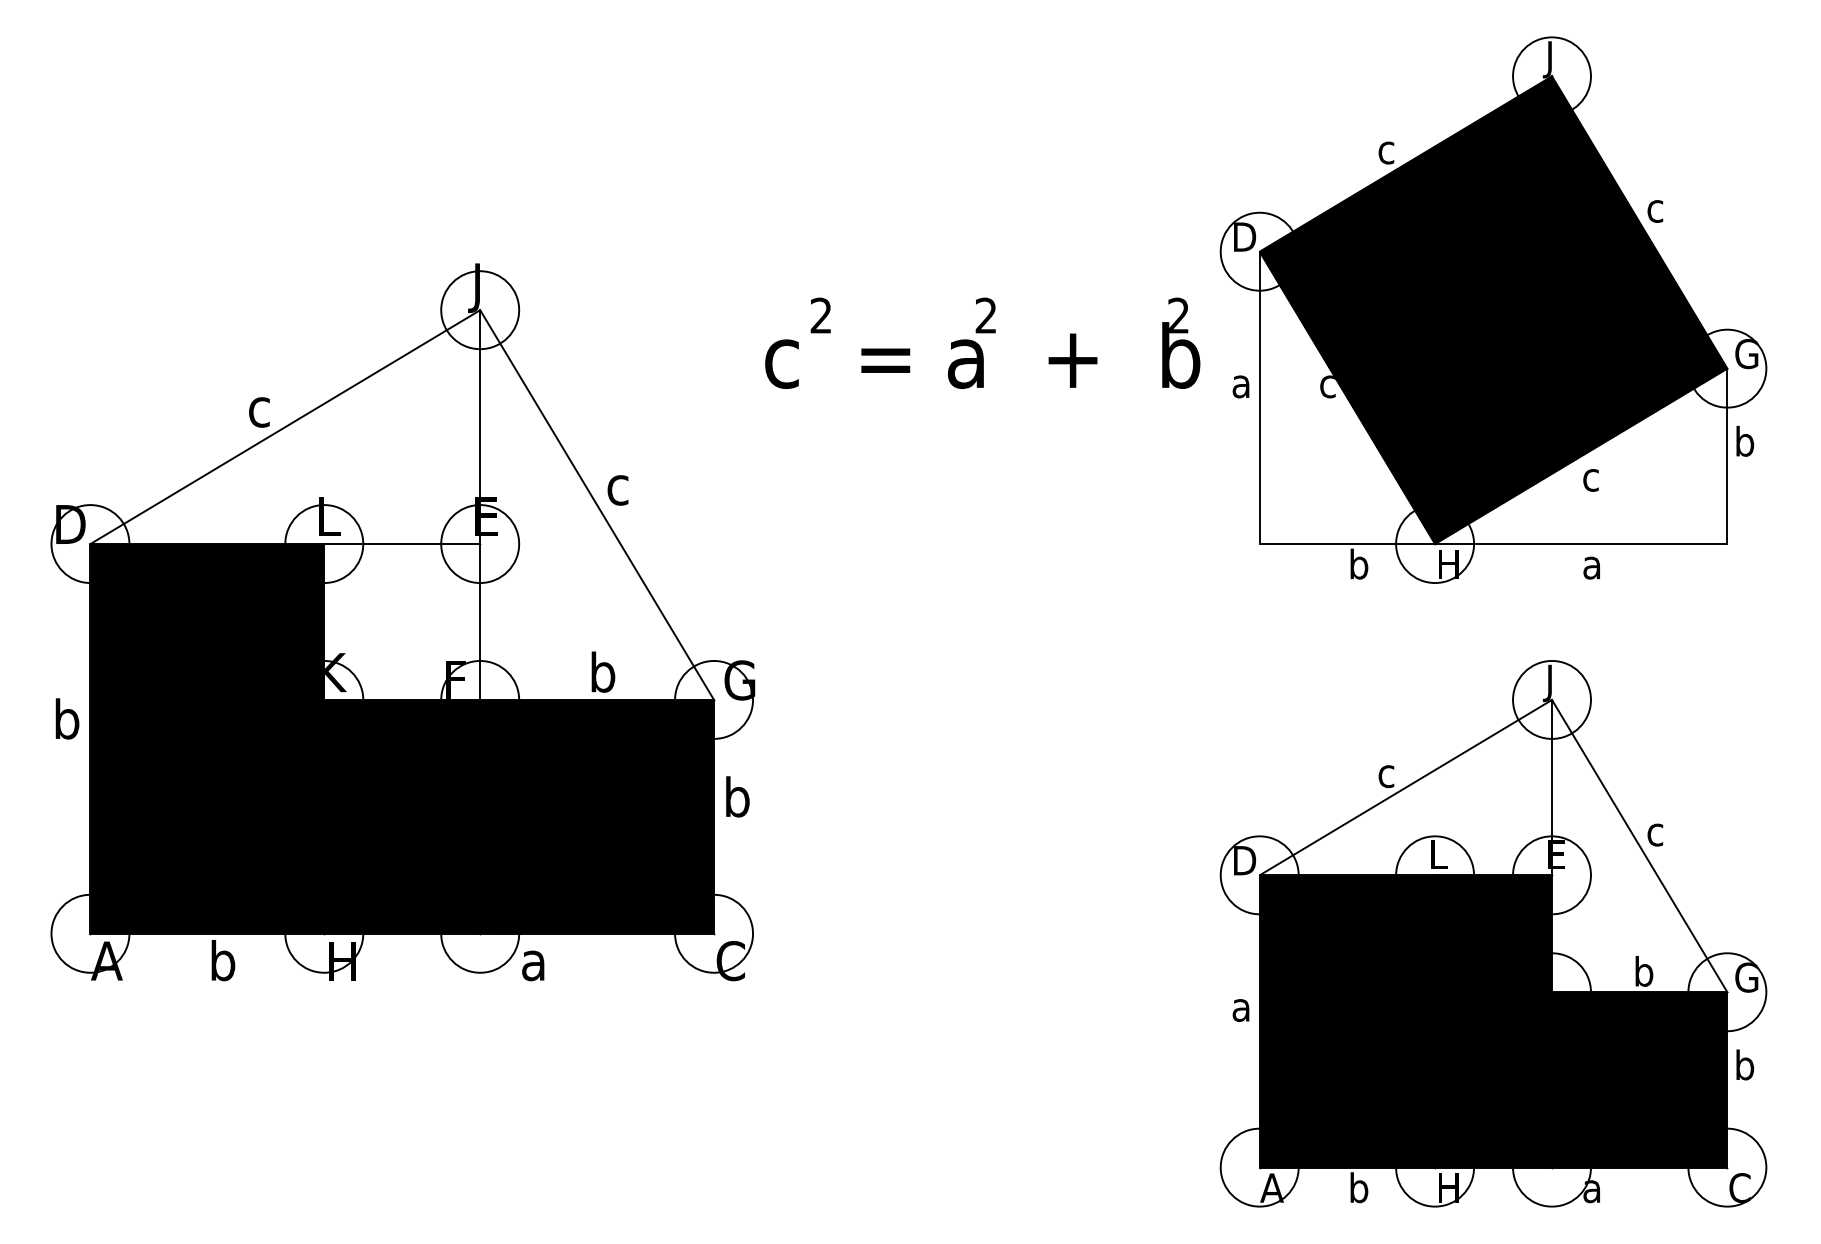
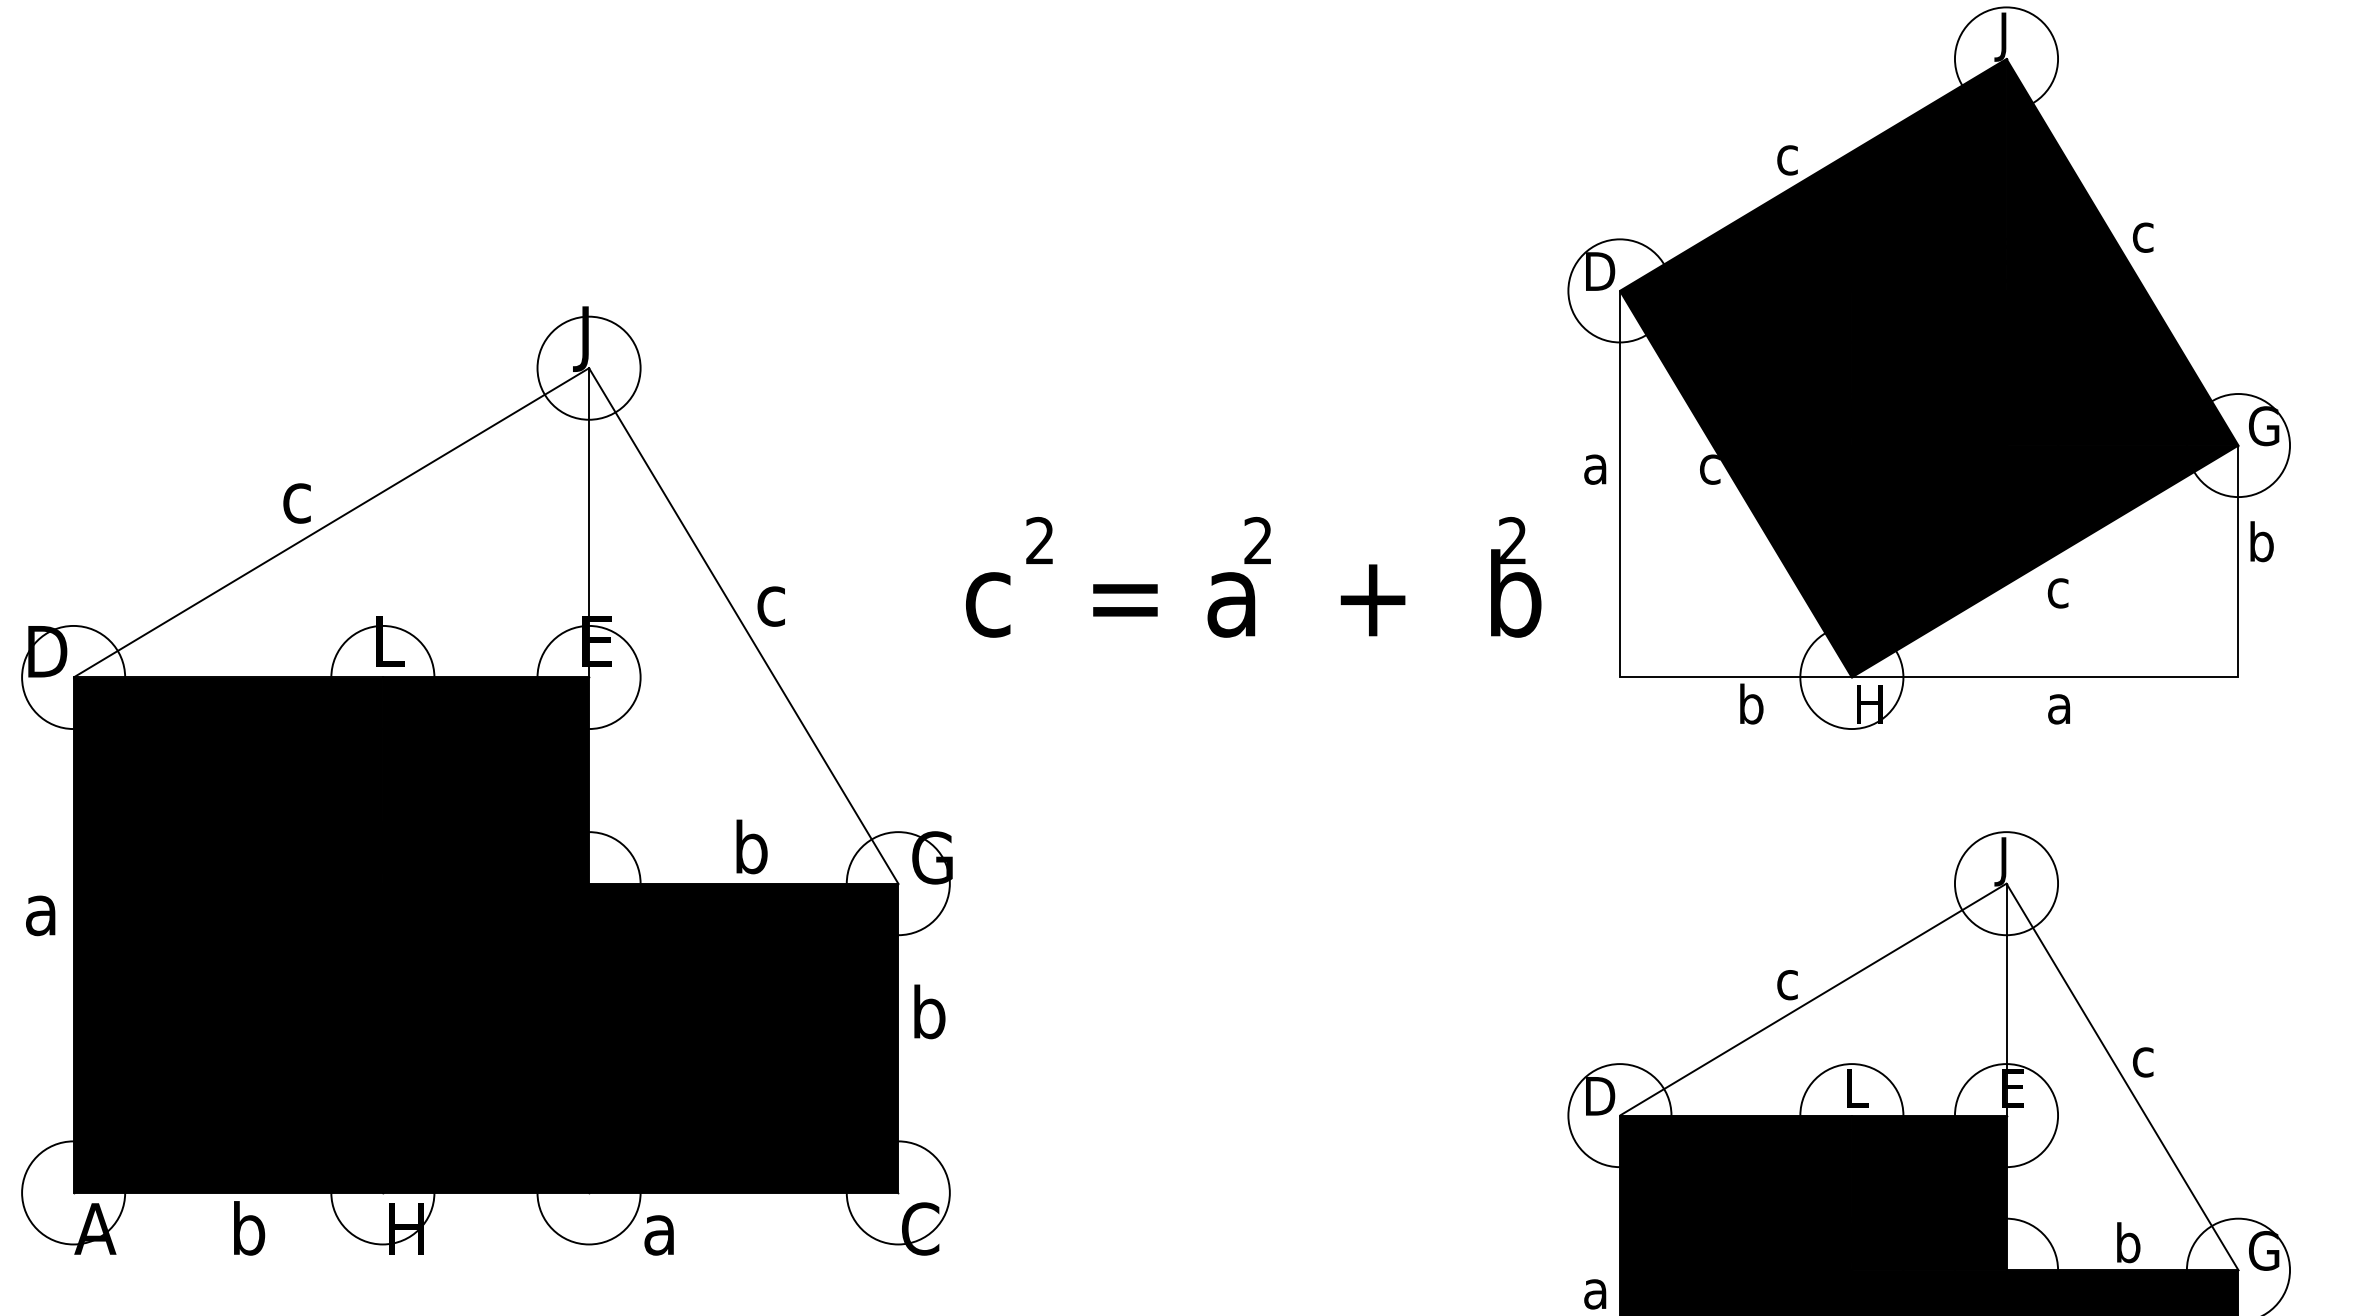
text: (982, 342) -> (1253, 576), moved
fill: (402, 621) -> (486, 779), added
text: (66, 718) -> (41, 908), b -> a

